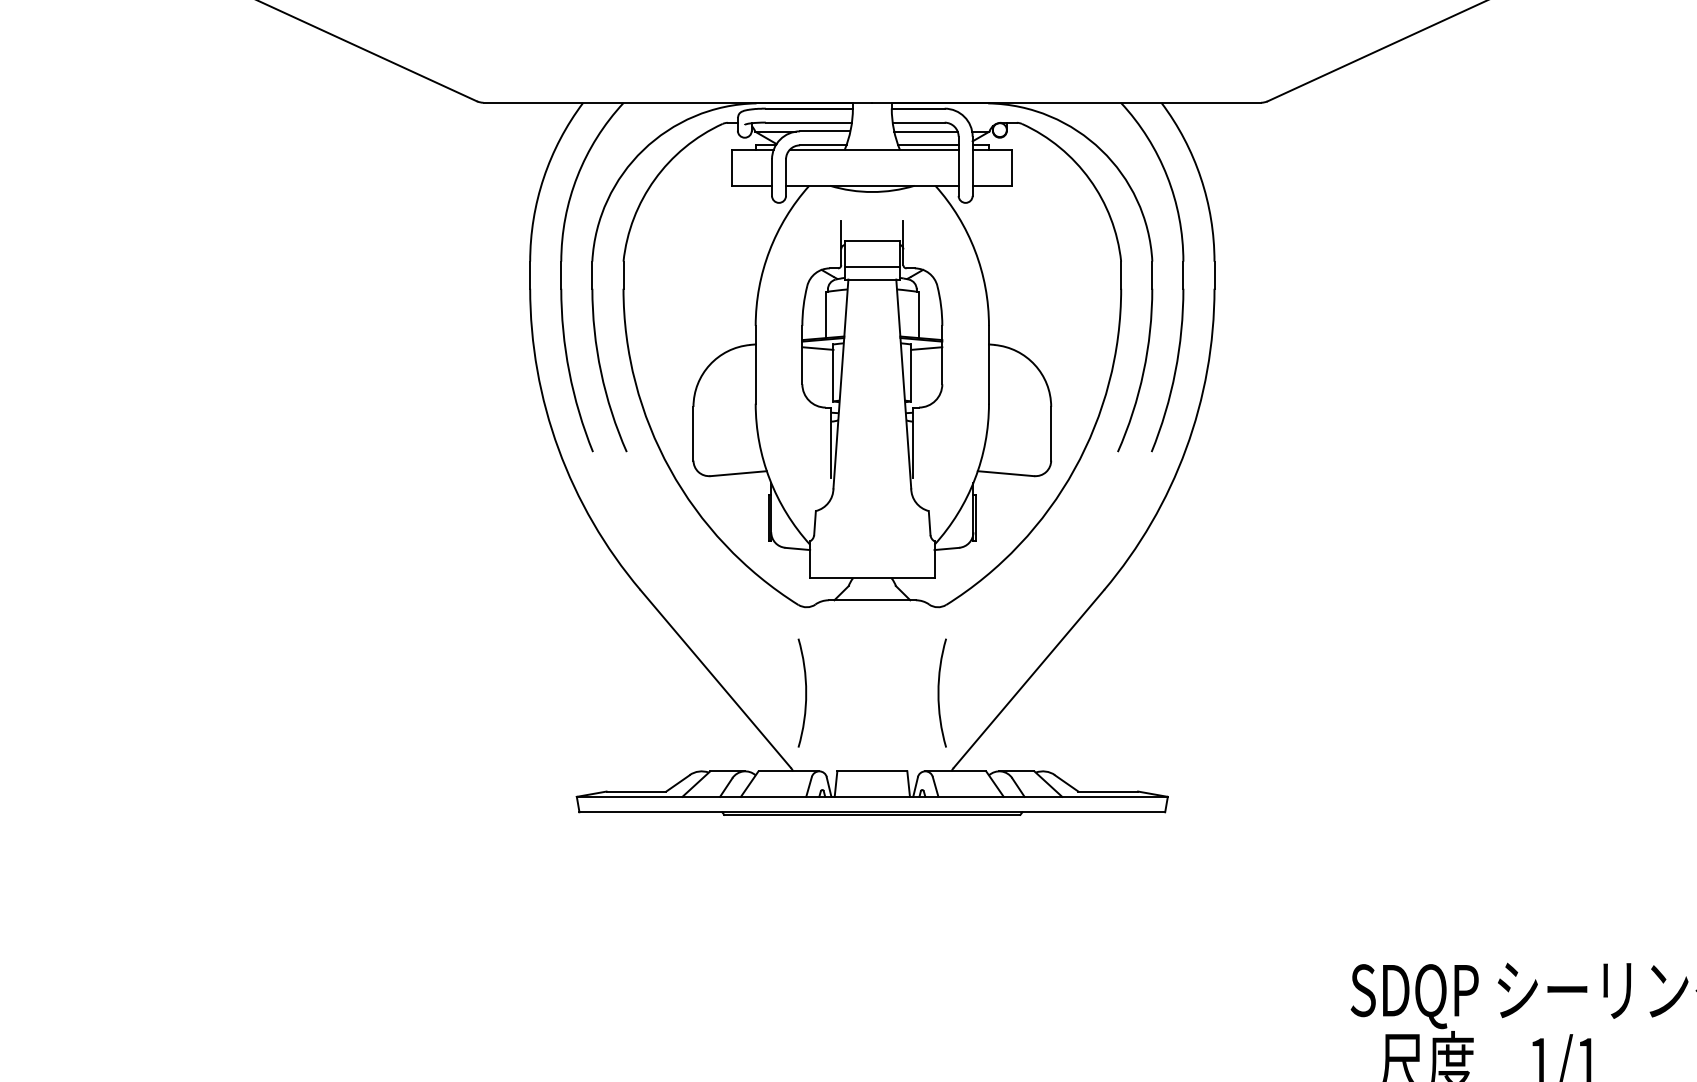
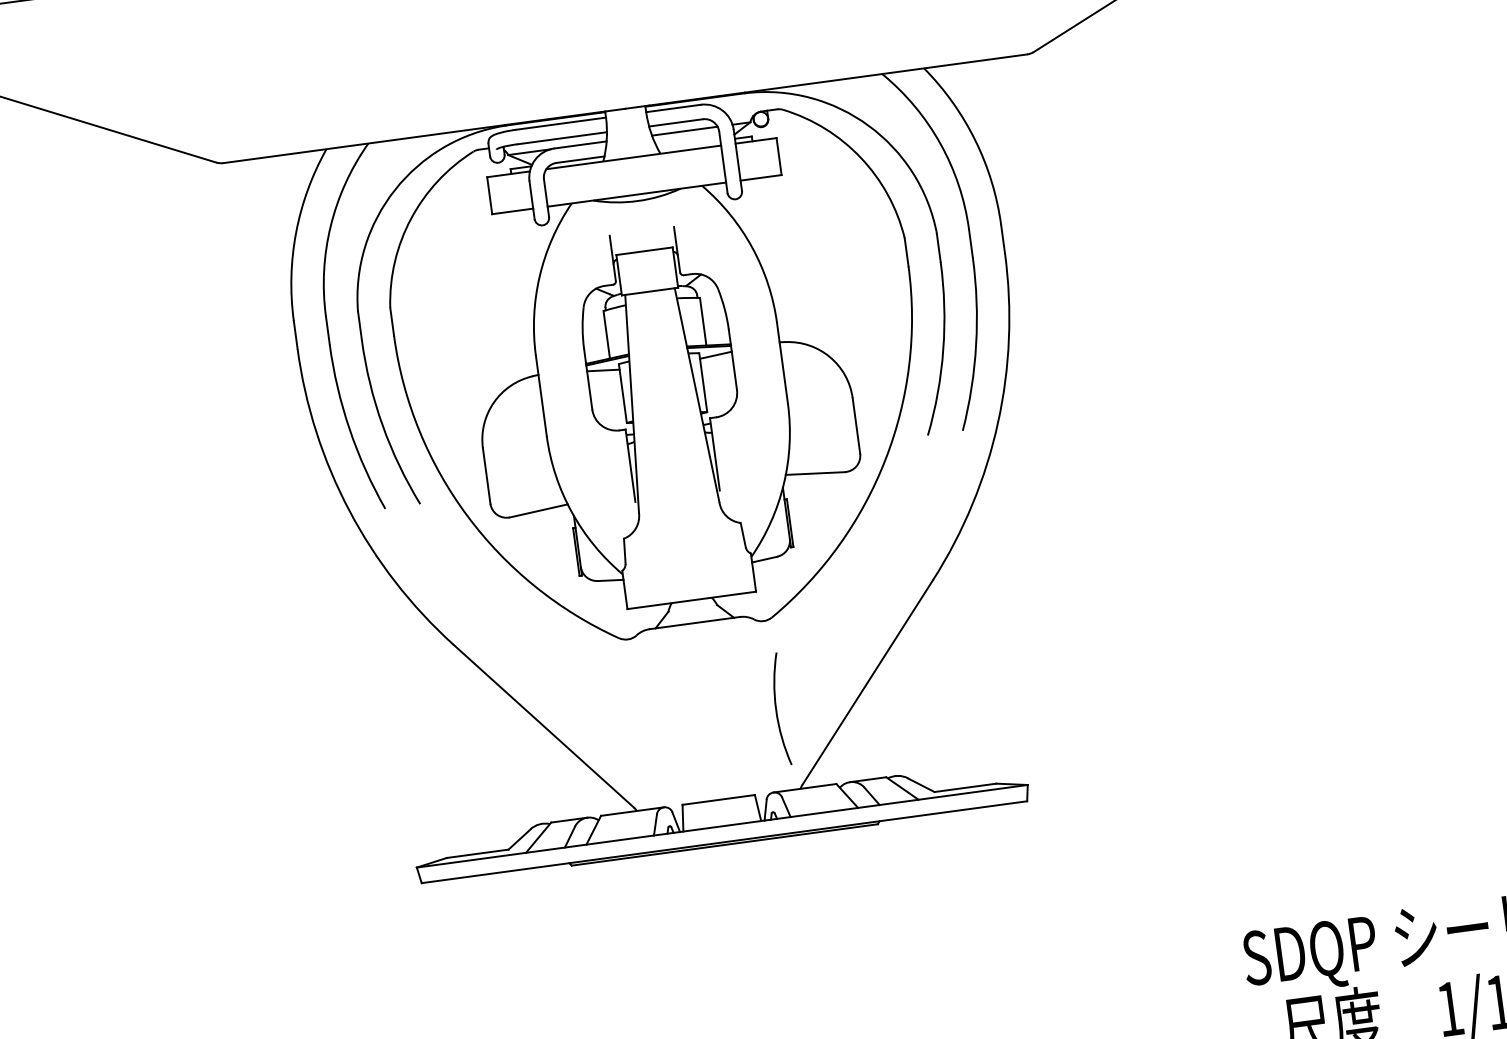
line: (928, 145) -> (689, 145), removed
line: (872, 267) -> (648, 279), removed
arc: (805, 692) -> (638, 727), removed

